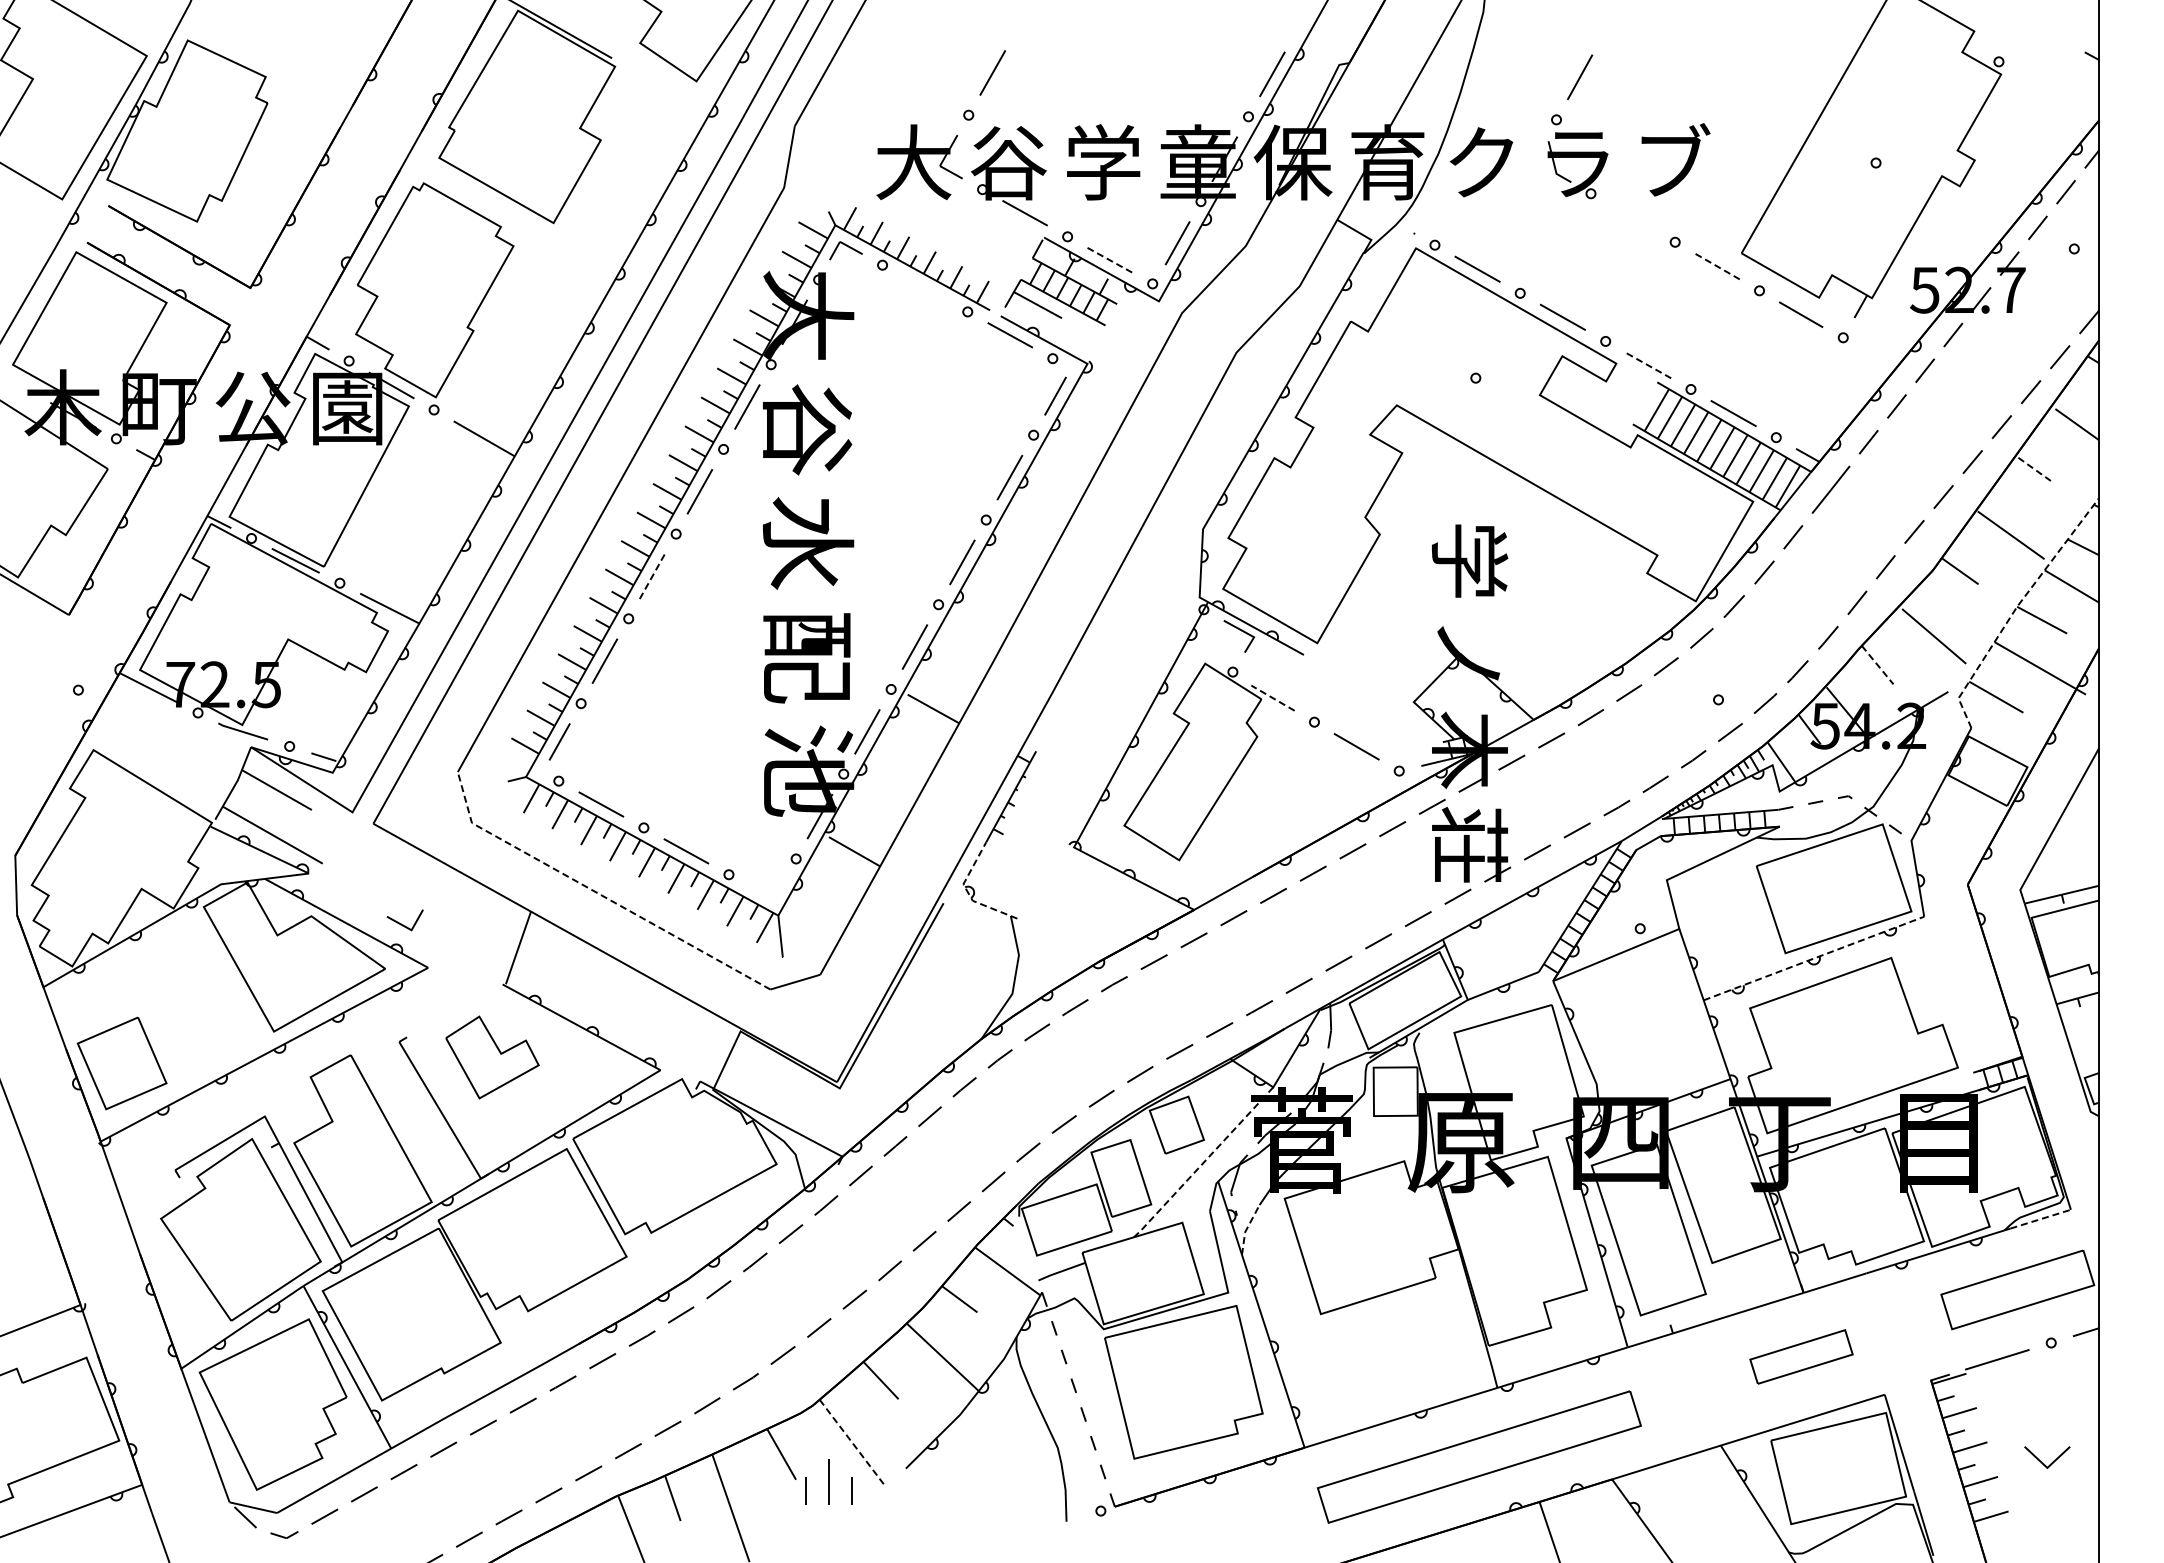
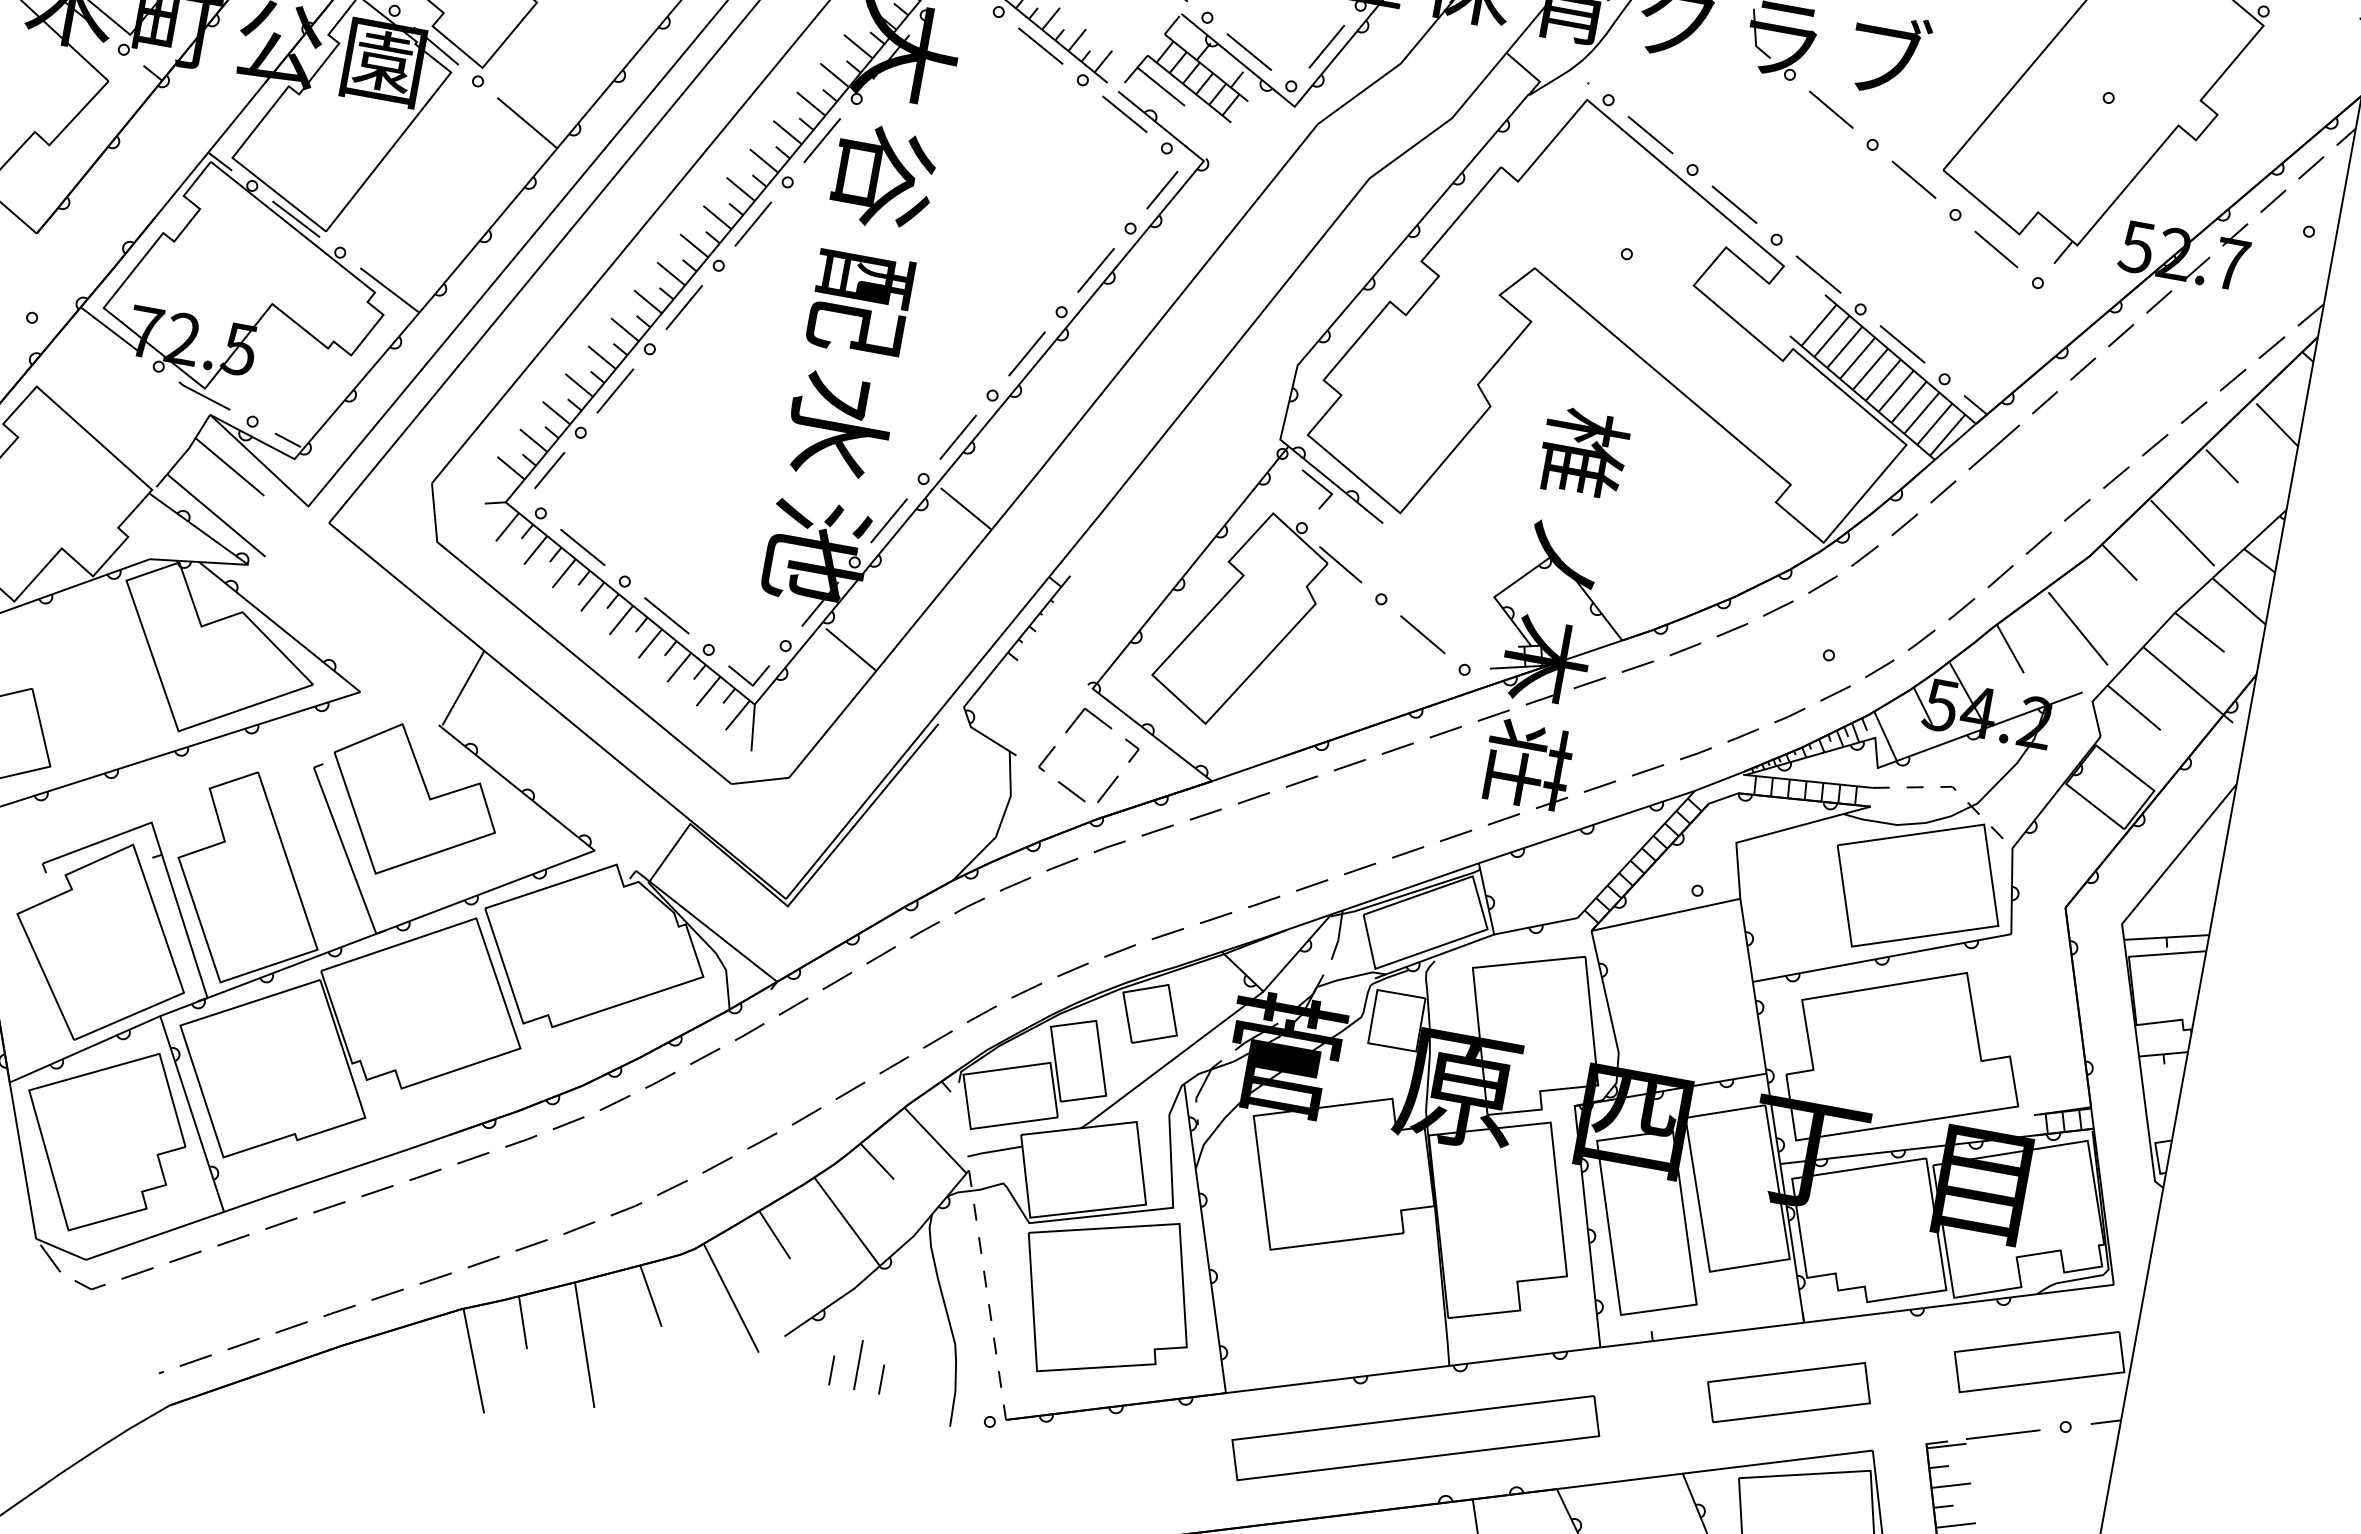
line: (1632, 217) -> (1830, 109), added
line: (1110, 260) -> (1249, 52), dashed -> solid
line: (1717, 266) -> (1914, 179), dashed -> solid
line: (924, 288) -> (1040, 45), added
line: (1647, 365) -> (1817, 274), dashed -> solid
line: (2035, 469) -> (2222, 465), dashed -> solid
text: (808, 543) -> (862, 302), 水 -> 配
text: (1469, 560) -> (1583, 452), 学 -> 椎
line: (652, 576) -> (684, 307), dashed -> solid
line: (2016, 608) -> (2173, 614), dashed -> solid
text: (808, 656) -> (839, 426), 配 -> 水
line: (1877, 665) -> (2010, 649), dashed -> solid
line: (1272, 697) -> (1340, 563), dashed -> solid
part: (1058, 890) -> (1067, 732), added
line: (597, 893) -> (560, 644), dashed -> solid
line: (968, 893) -> (967, 718), dashed -> solid
line: (403, 924) -> (745, 677), moved
line: (1813, 958) -> (1881, 957), dashed -> solid
part: (492, 1057) -> (413, 803), size x1.67
line: (1203, 1162) -> (1171, 1060), dashed -> solid
line: (2040, 1219) -> (2078, 1289), dashed -> solid
line: (1247, 1228) -> (1207, 1141), dashed -> solid
part: (1801, 1356) -> (1789, 1392), size x1.43
line: (852, 1443) -> (730, 1298), dashed -> solid
part: (828, 1481) -> (858, 1364), moved

